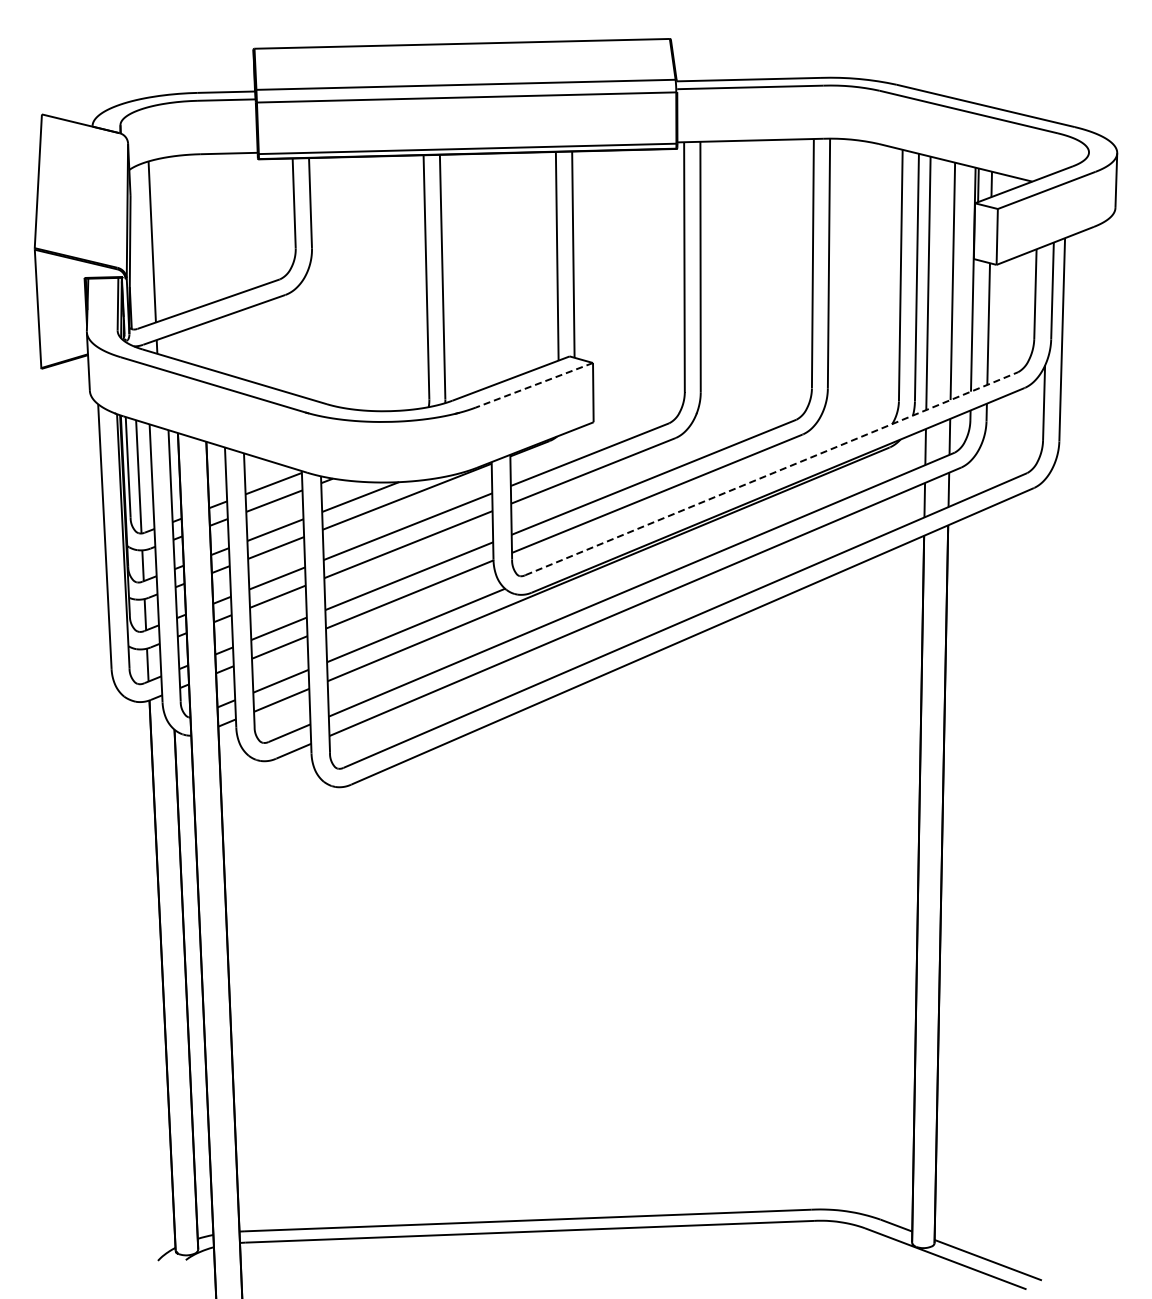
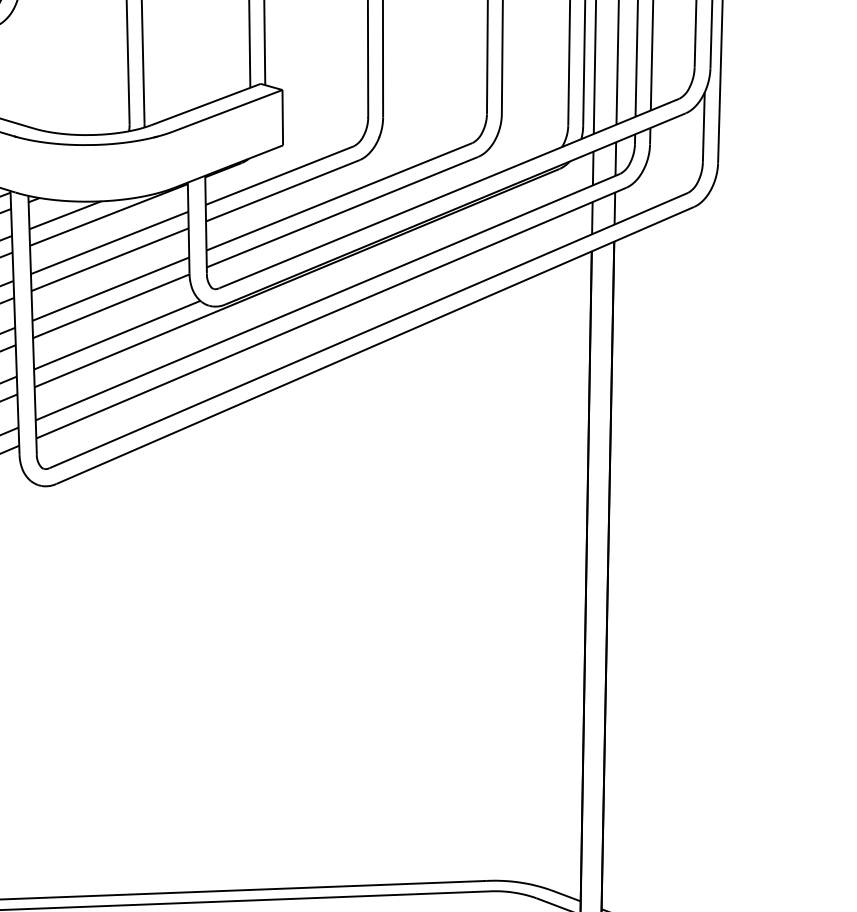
line: (534, 385) -> (227, 111), dashed -> solid
line: (772, 473) -> (450, 193), dashed -> solid

